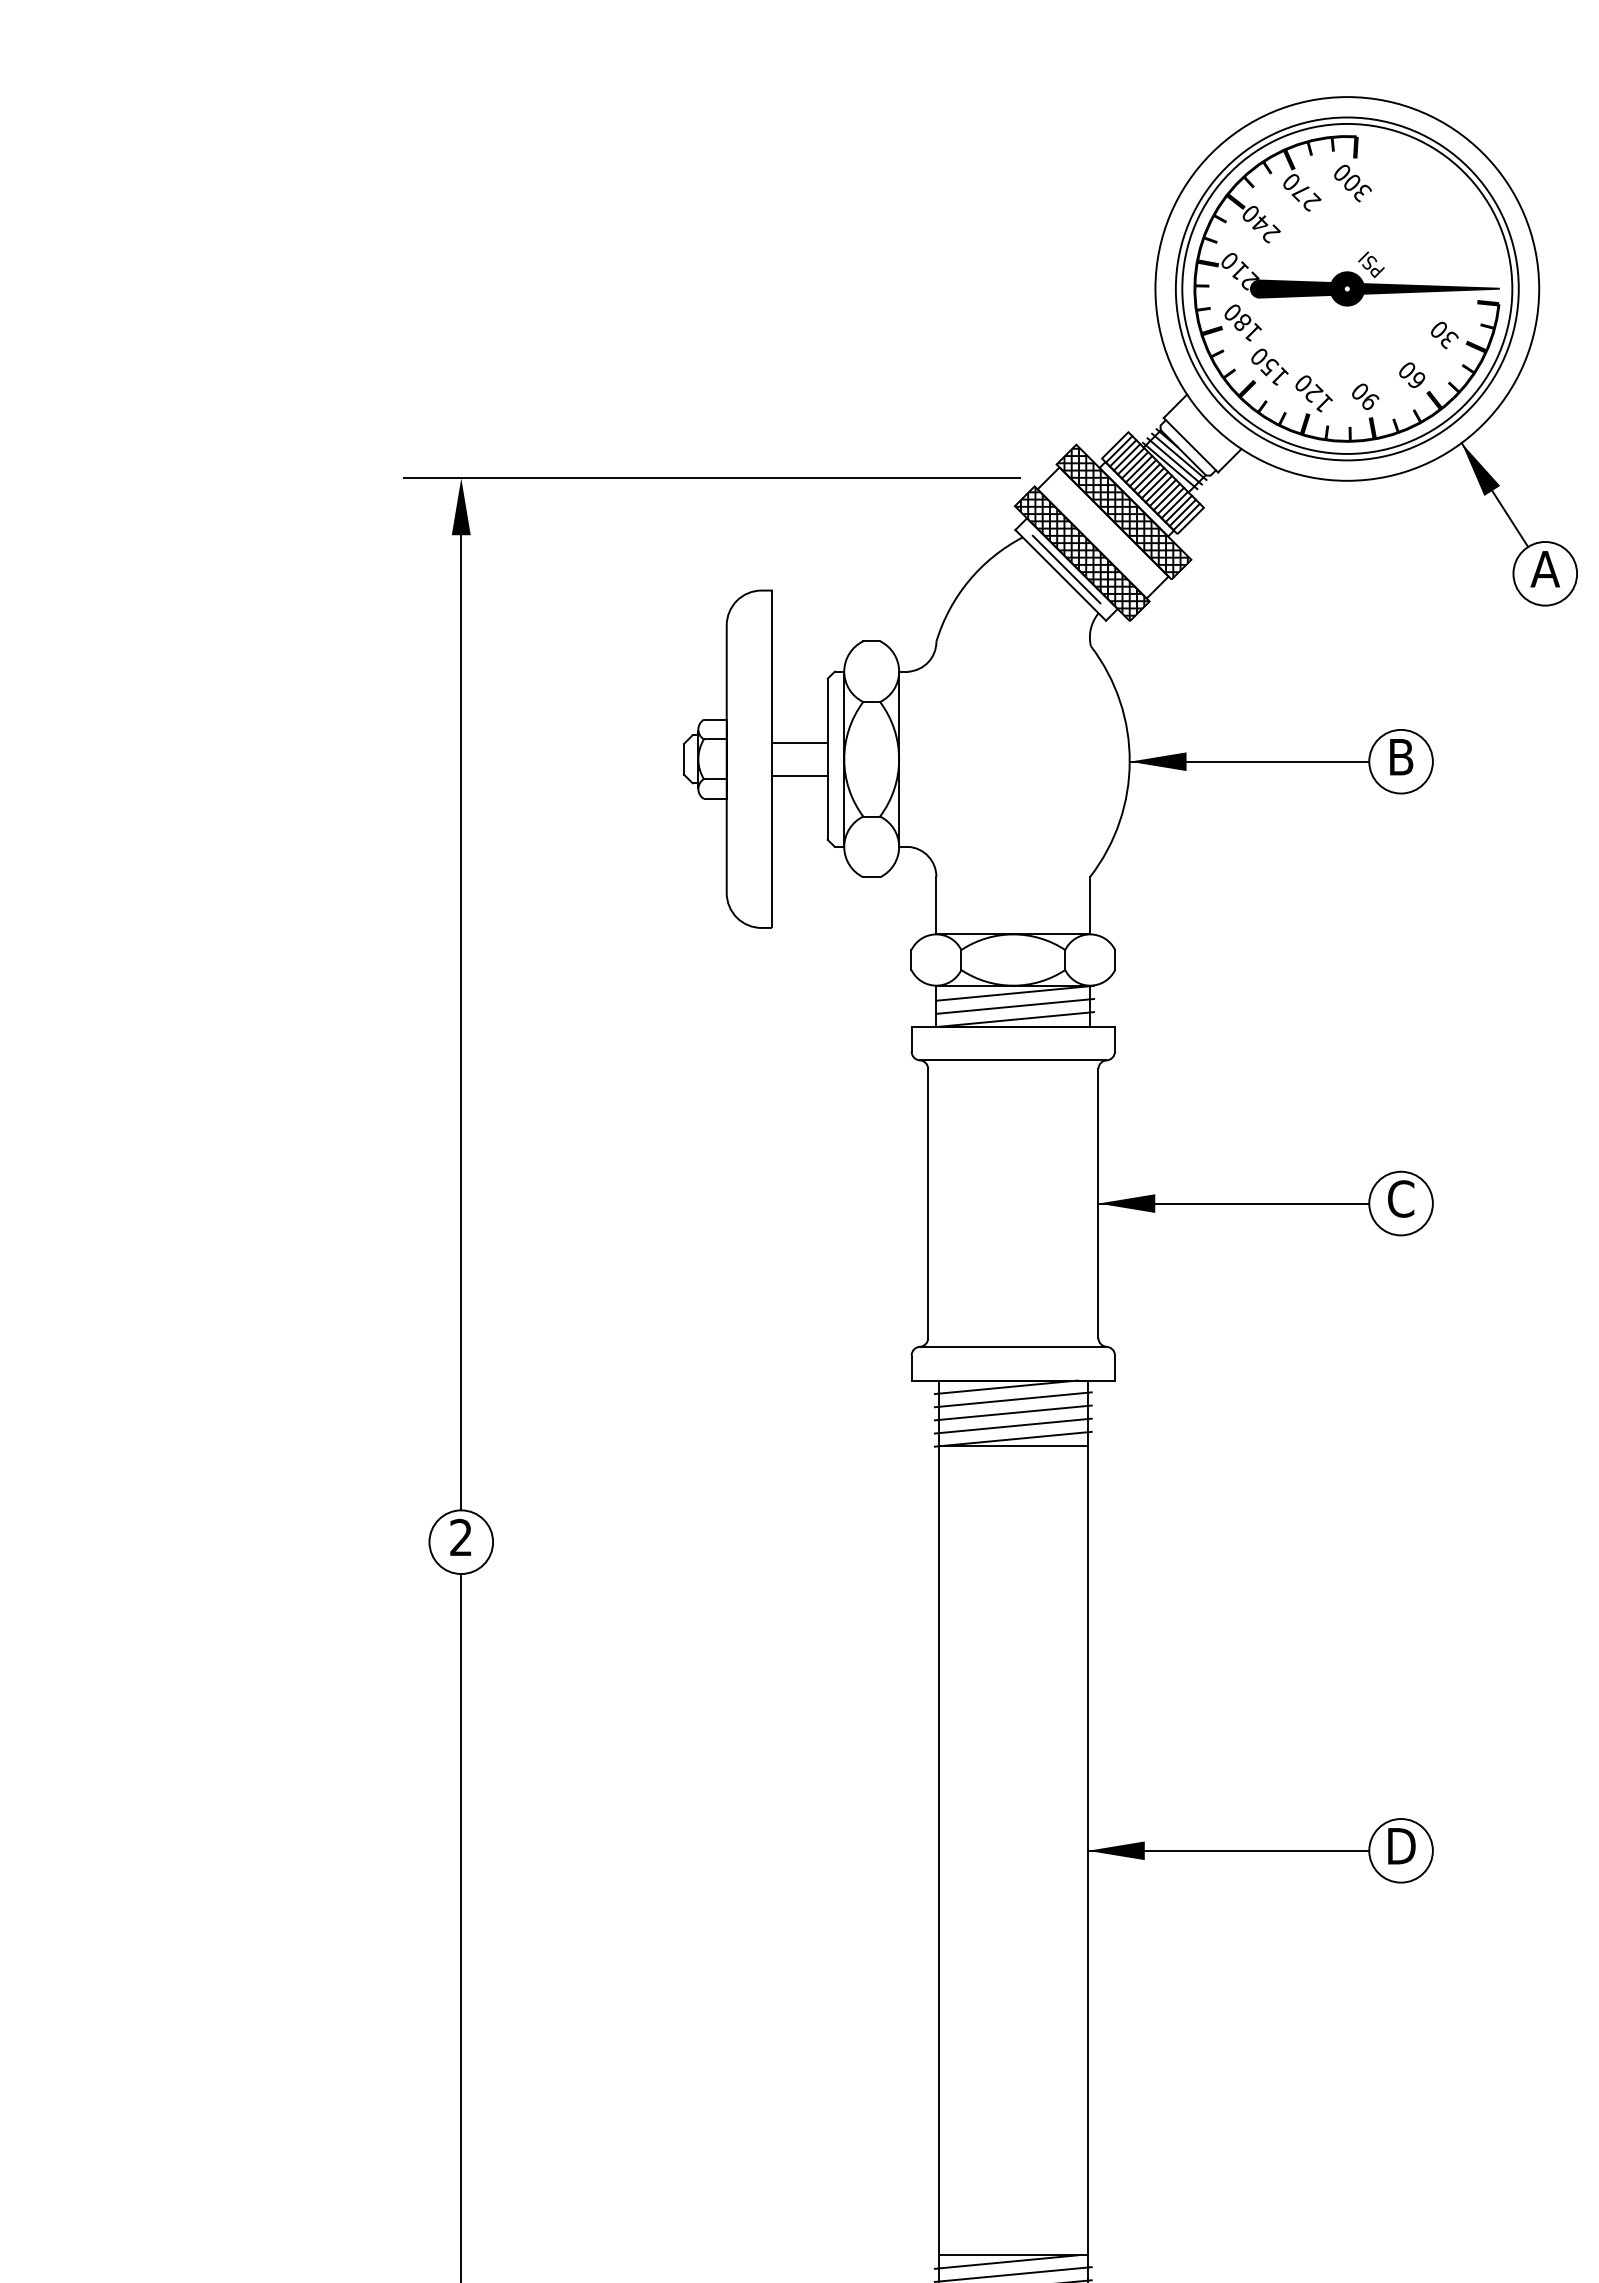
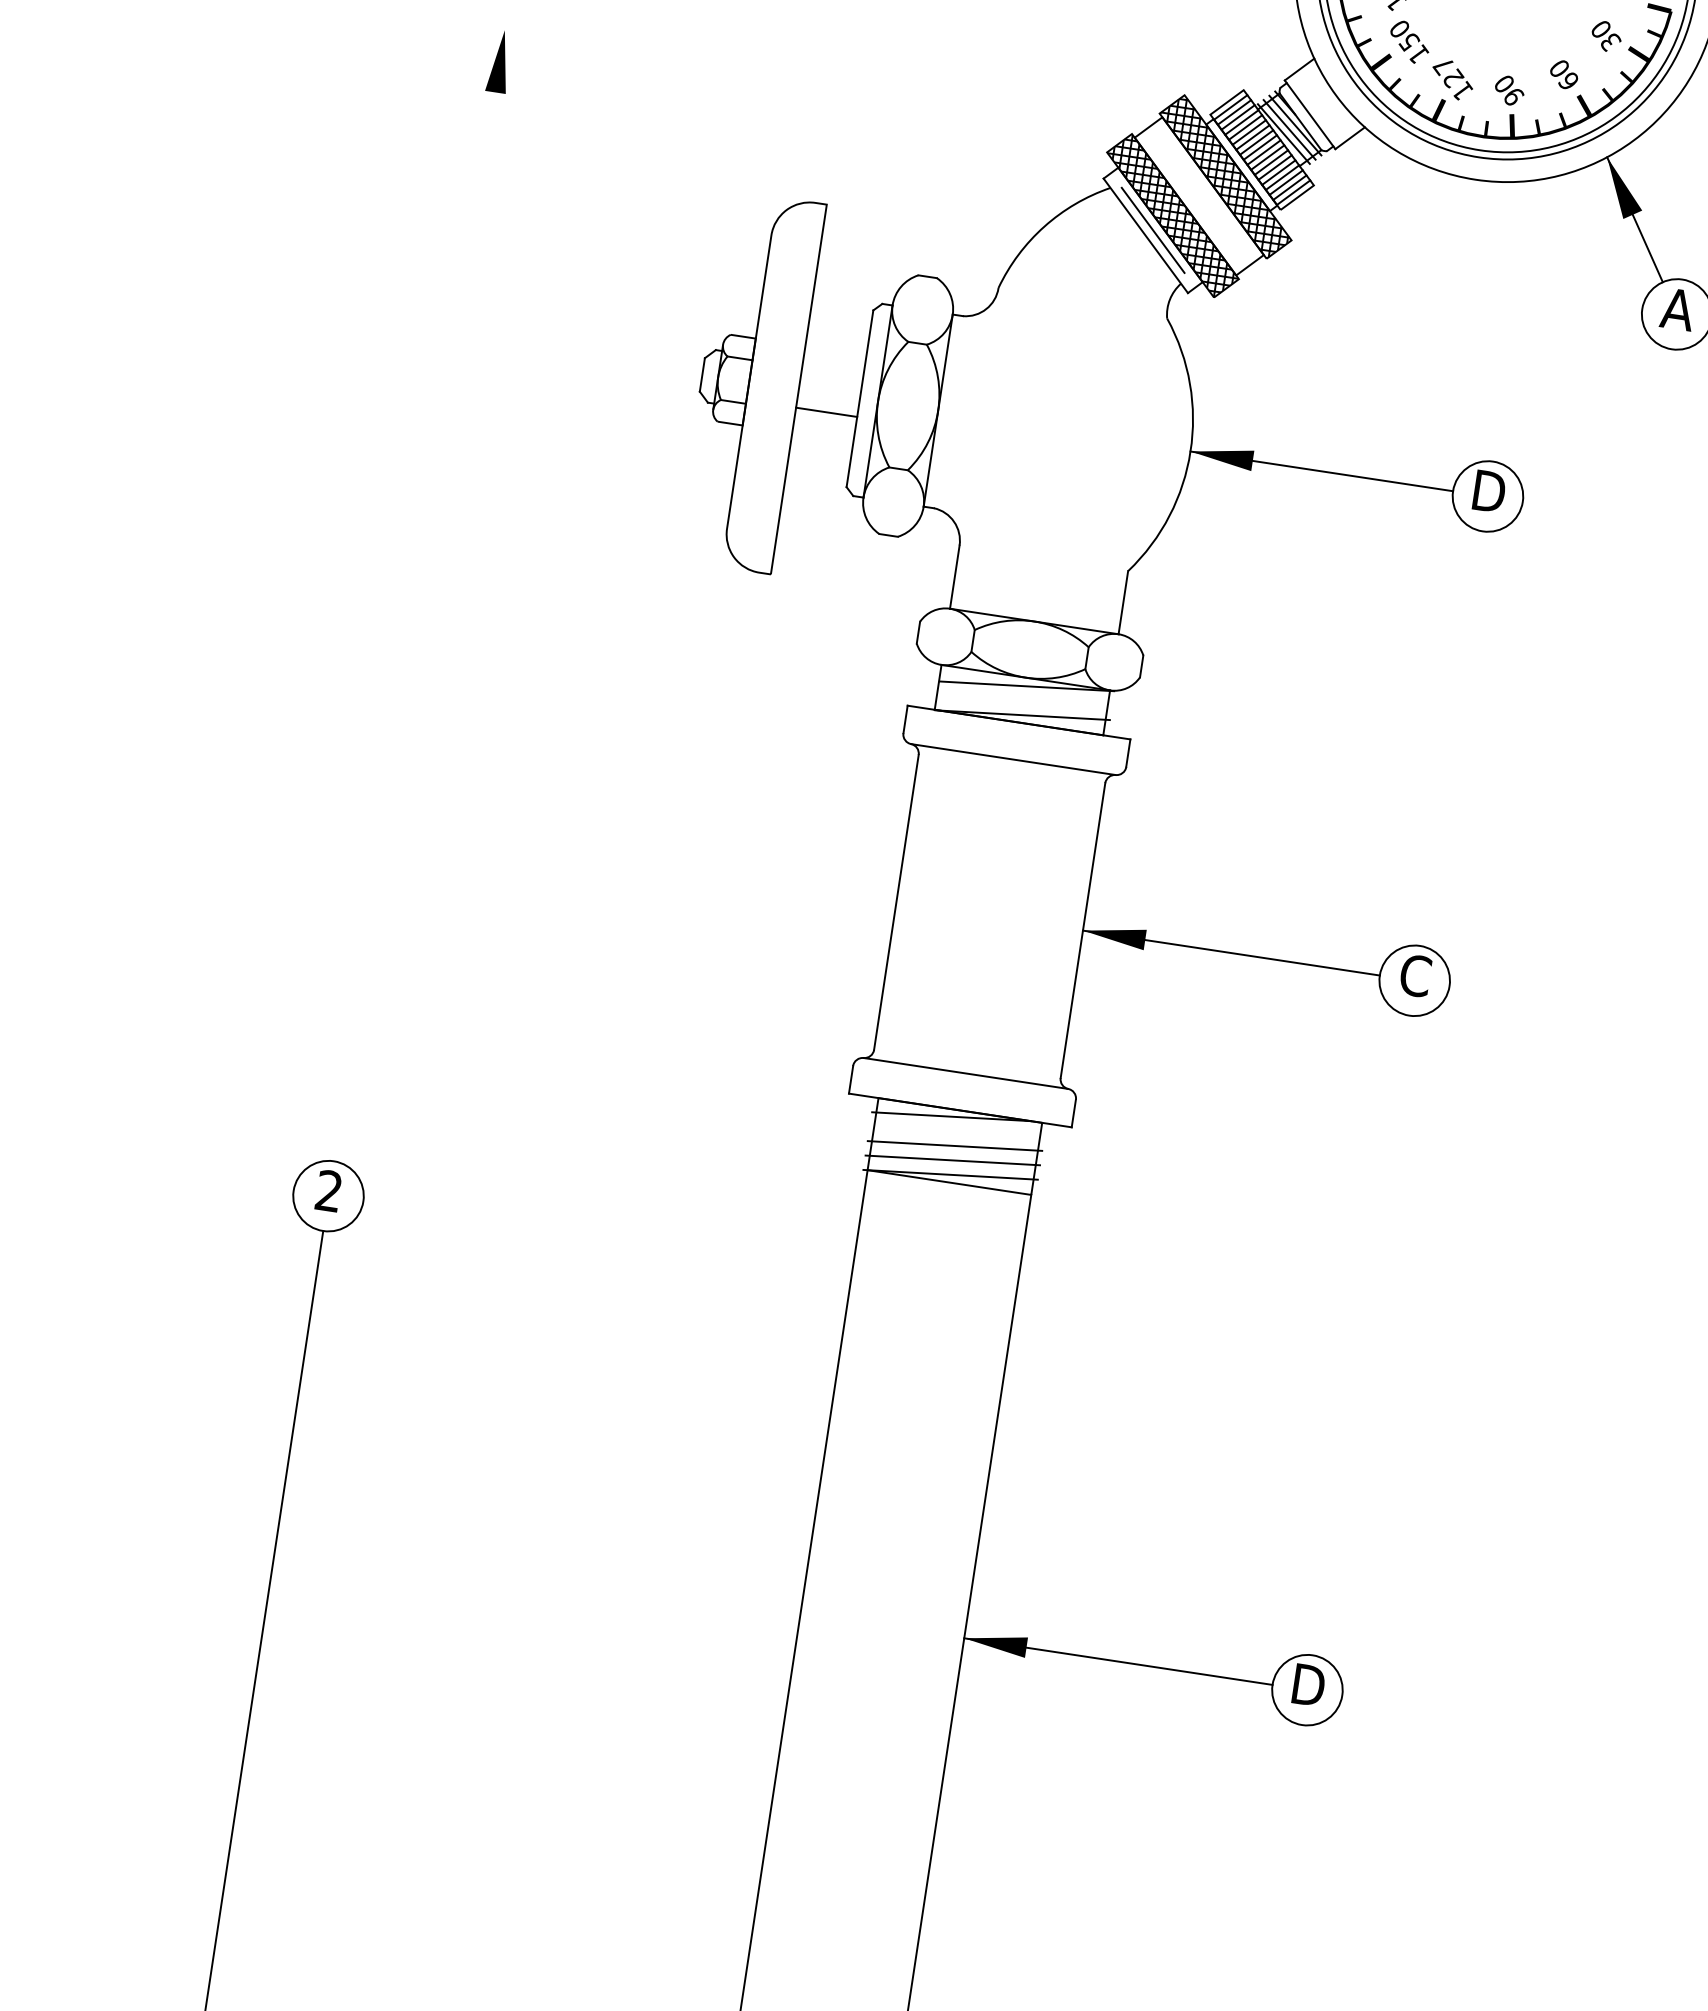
text: (1302, 384) -> (1442, 66), 120 -> 127
line: (712, 478) -> (780, 71), removed
line: (799, 742) -> (831, 375), removed
text: (1401, 757) -> (1489, 491), B -> D
line: (1015, 1005) -> (1024, 699), removed
line: (461, 1022) -> (414, 626), removed
line: (1012, 1399) -> (956, 1131), removed

